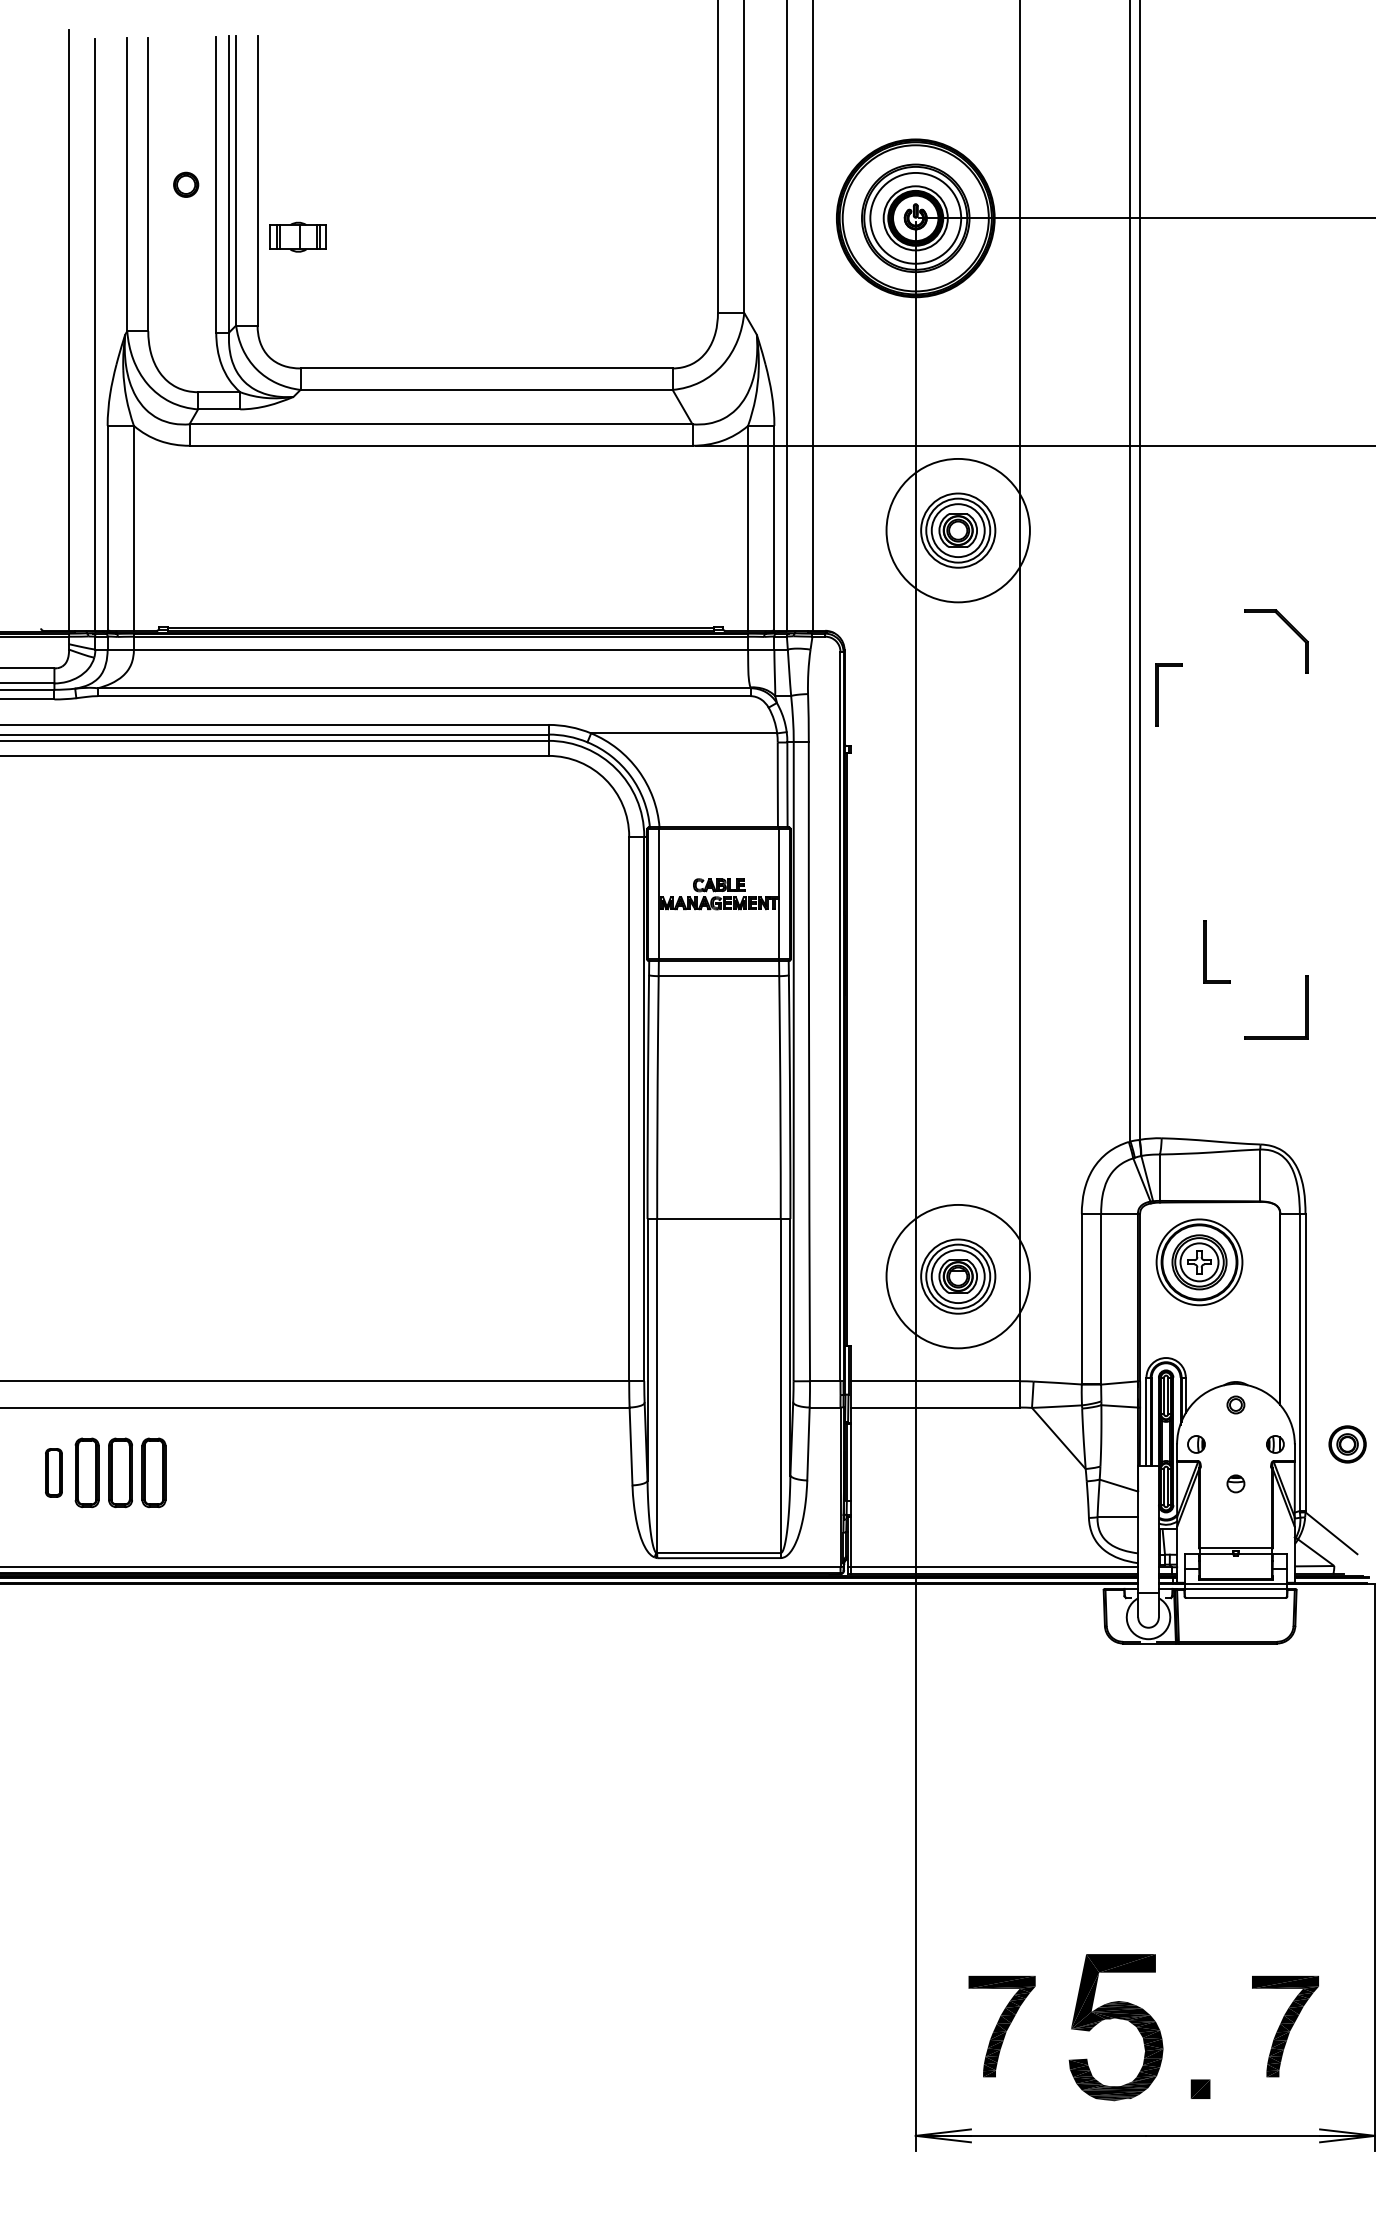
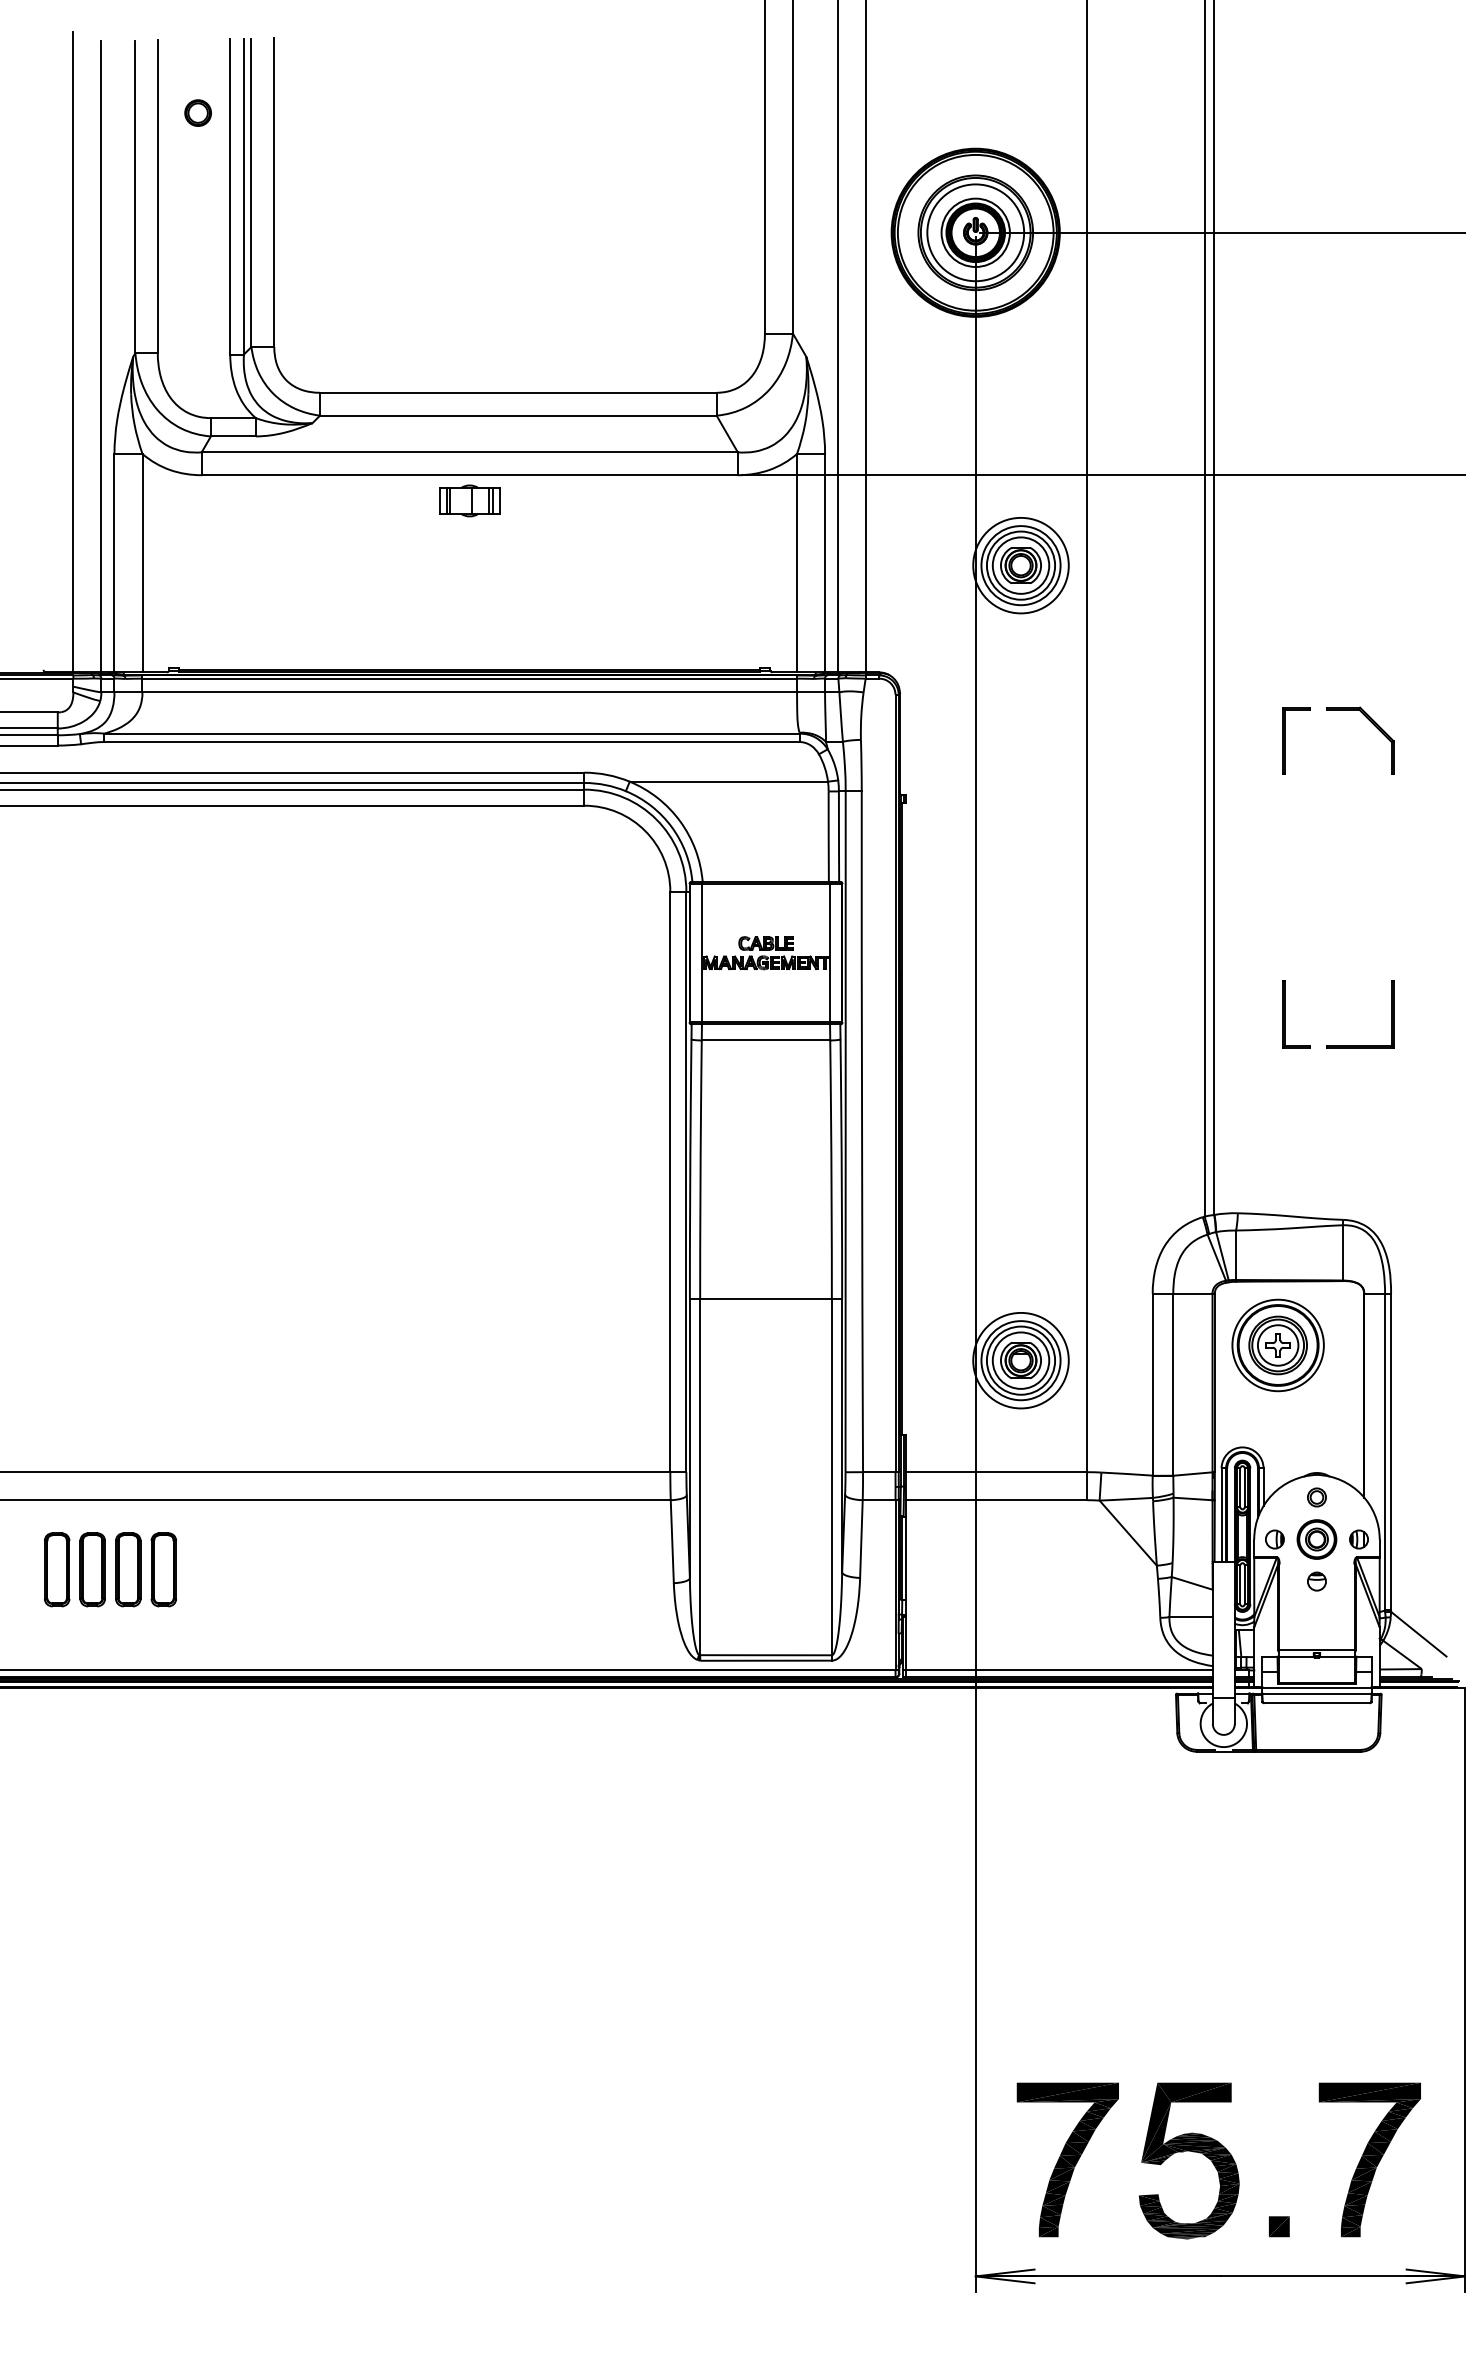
part: (185, 184) -> (197, 112), moved
part: (298, 236) -> (469, 500), moved
circle: (957, 530) -> (1020, 565), size x0.62
part: (1289, 628) -> (1374, 726), moved
part: (1158, 694) -> (1285, 740), moved
part: (1305, 1007) -> (1391, 1014), moved
circle: (957, 1276) -> (1020, 1360), size x0.62
part: (1347, 1444) -> (1316, 1539), moved
part: (54, 1472) -> (57, 1569), size x1.43
part: (1001, 2026) -> (1067, 2159), size x1.43
part: (1285, 2026) -> (1369, 2159), size x1.43

